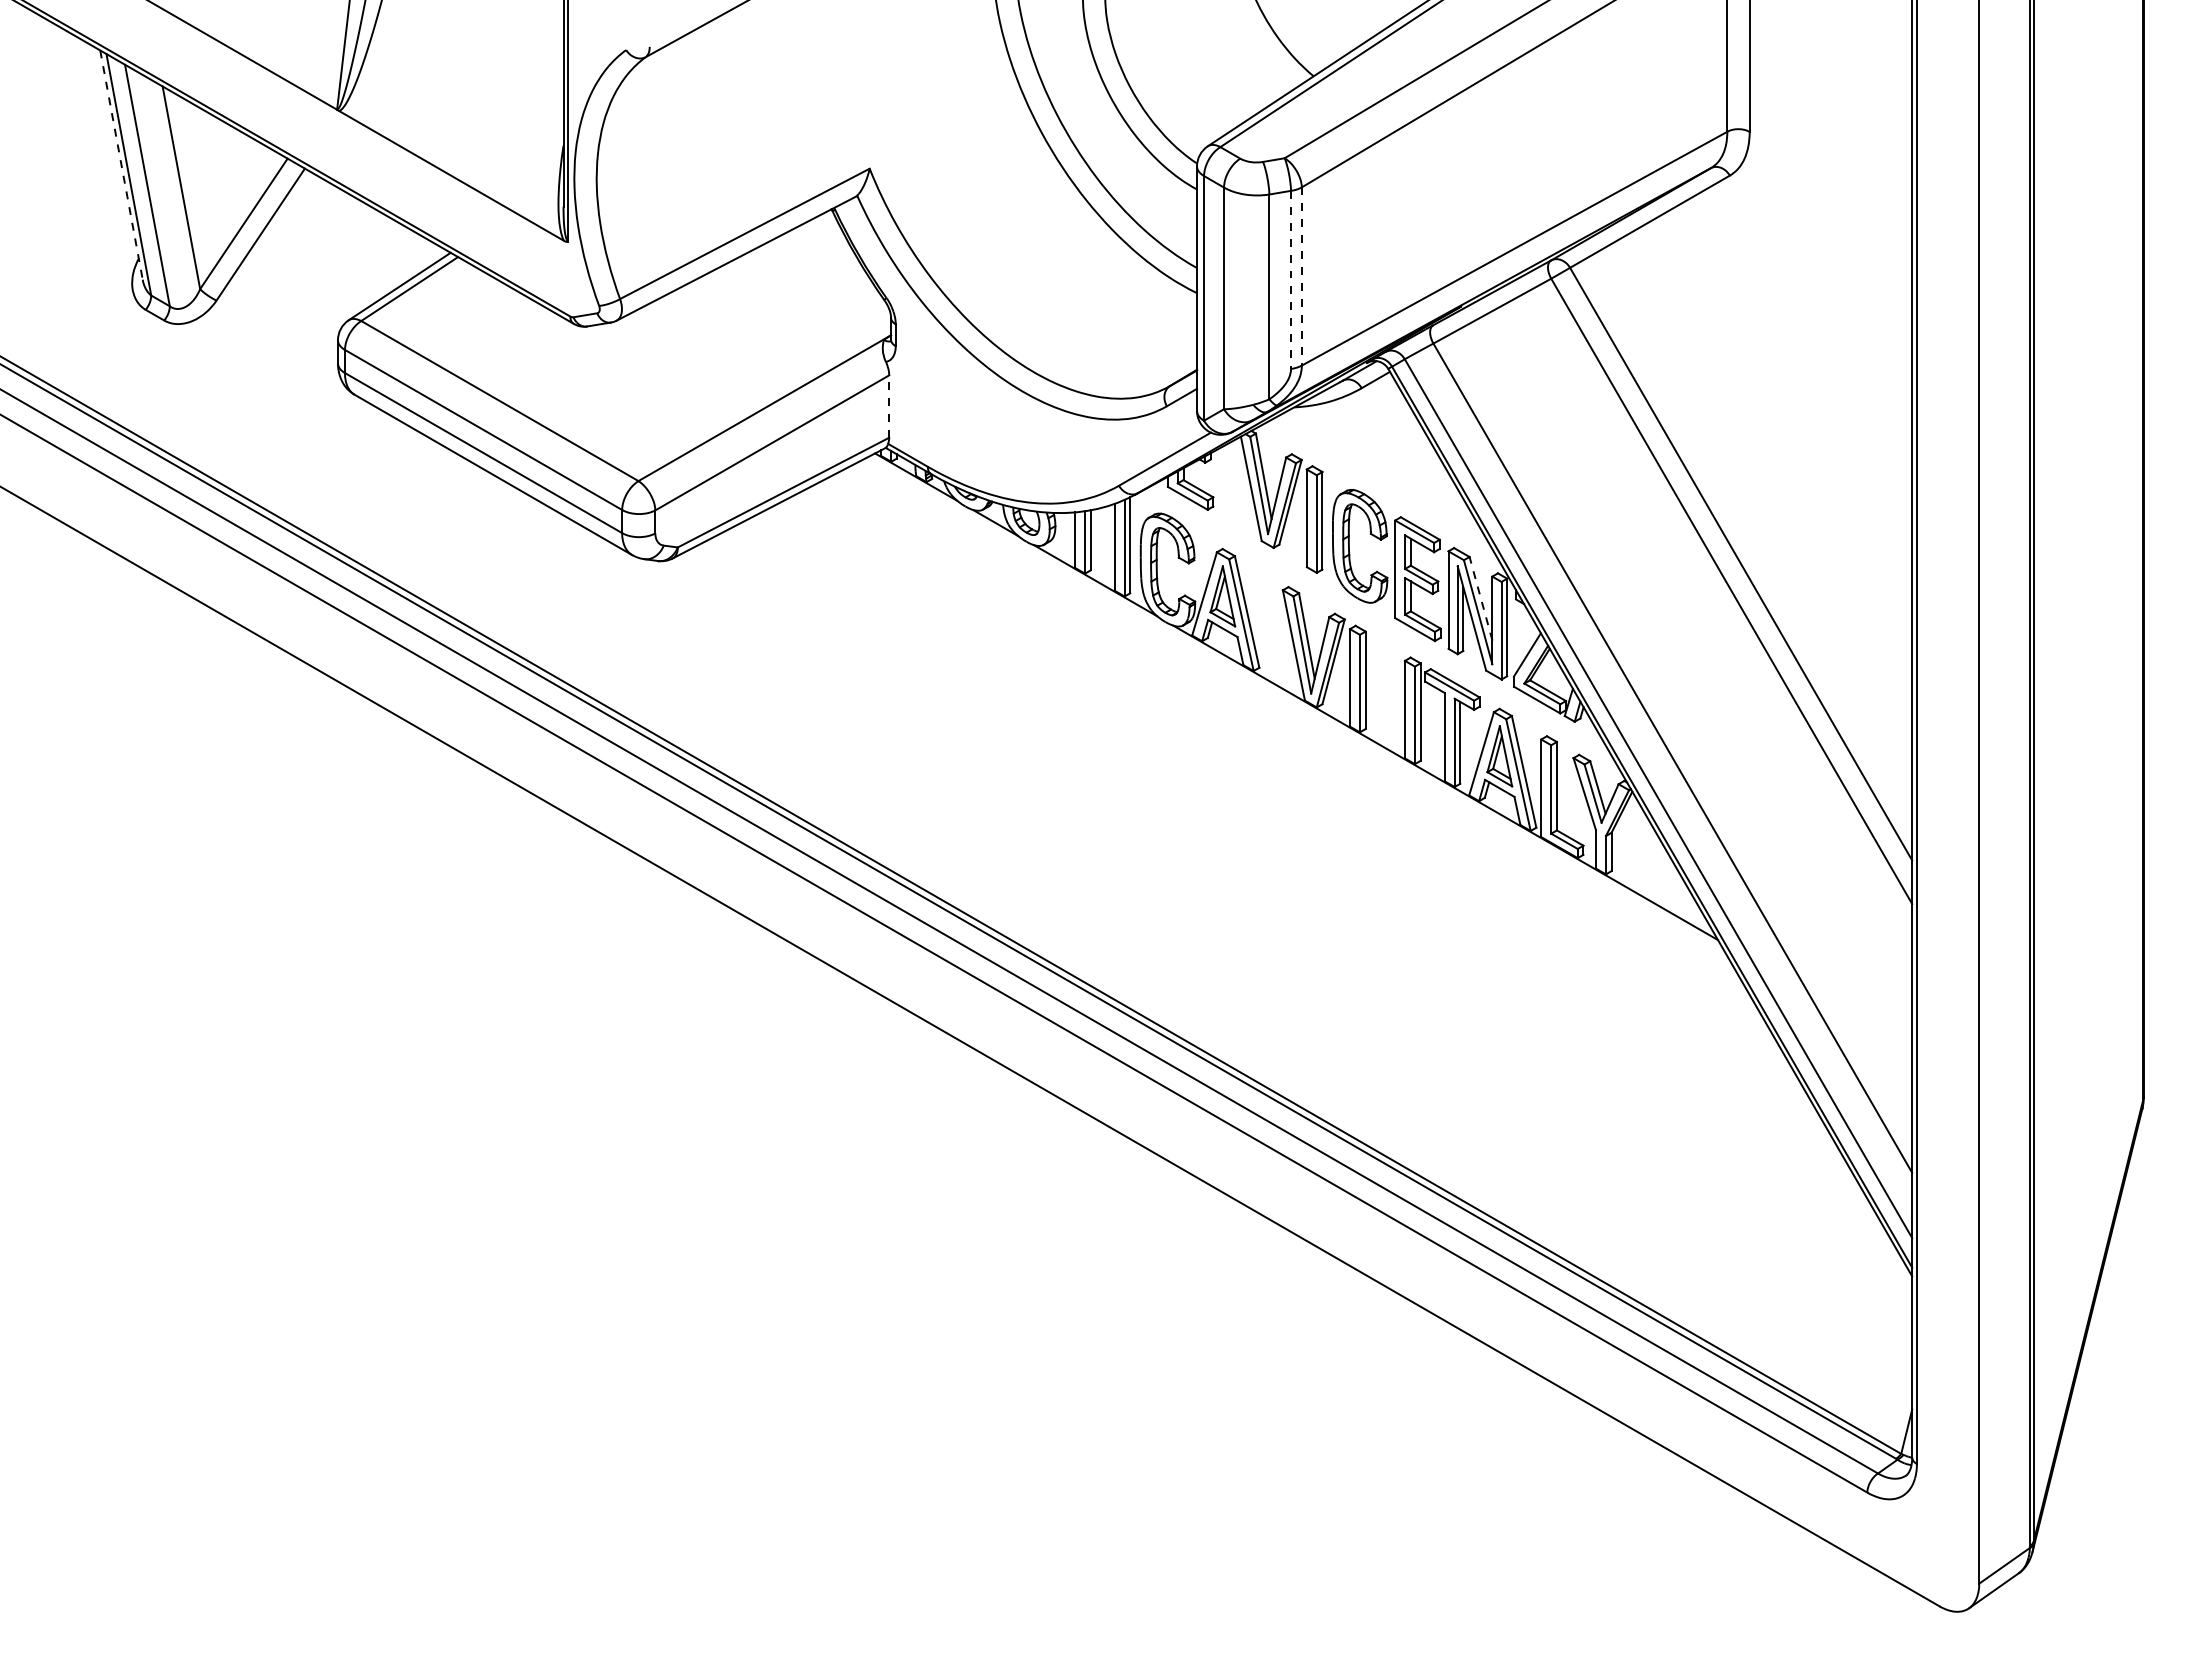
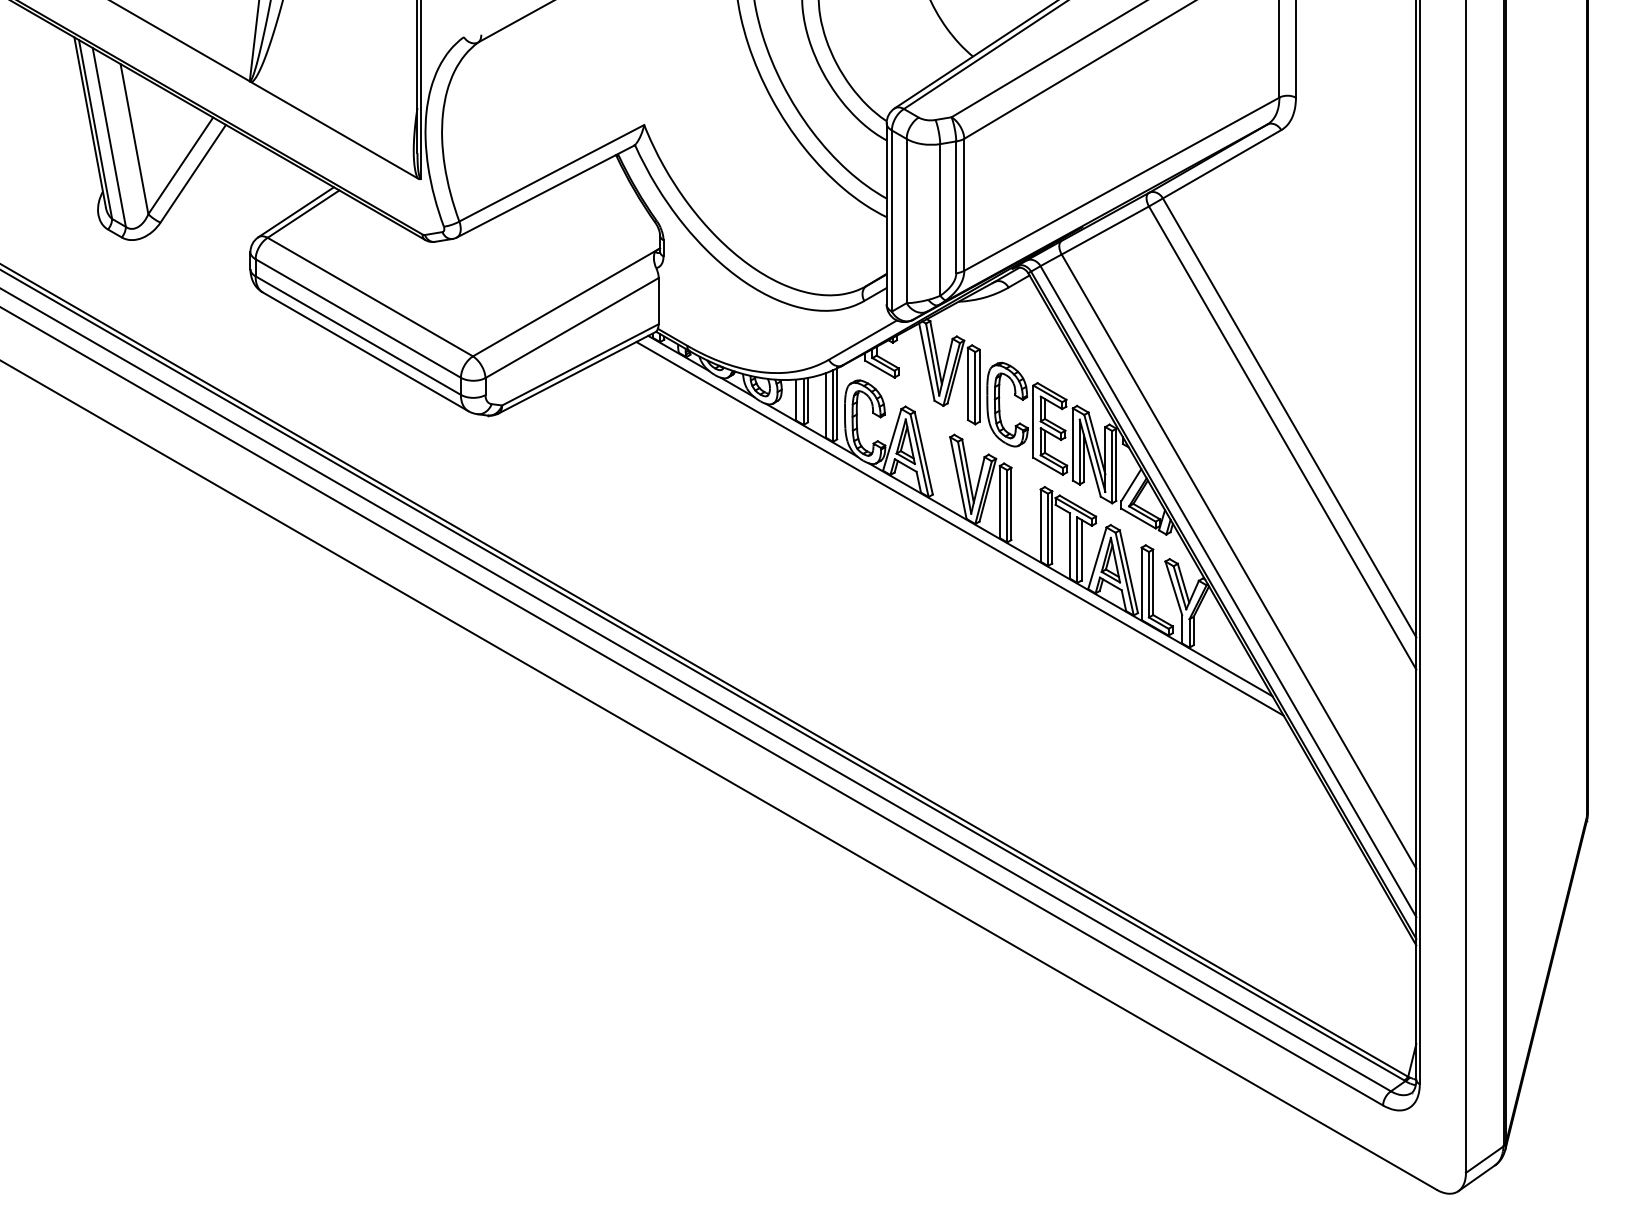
line: (121, 165) -> (90, 122), dashed -> solid
line: (1301, 276) -> (964, 204), dashed -> solid
line: (1291, 280) -> (956, 207), dashed -> solid
line: (889, 406) -> (658, 301), dashed -> solid
line: (1480, 598) -> (1096, 443), dashed -> solid
line: (1296, 713) -> (960, 528), added

